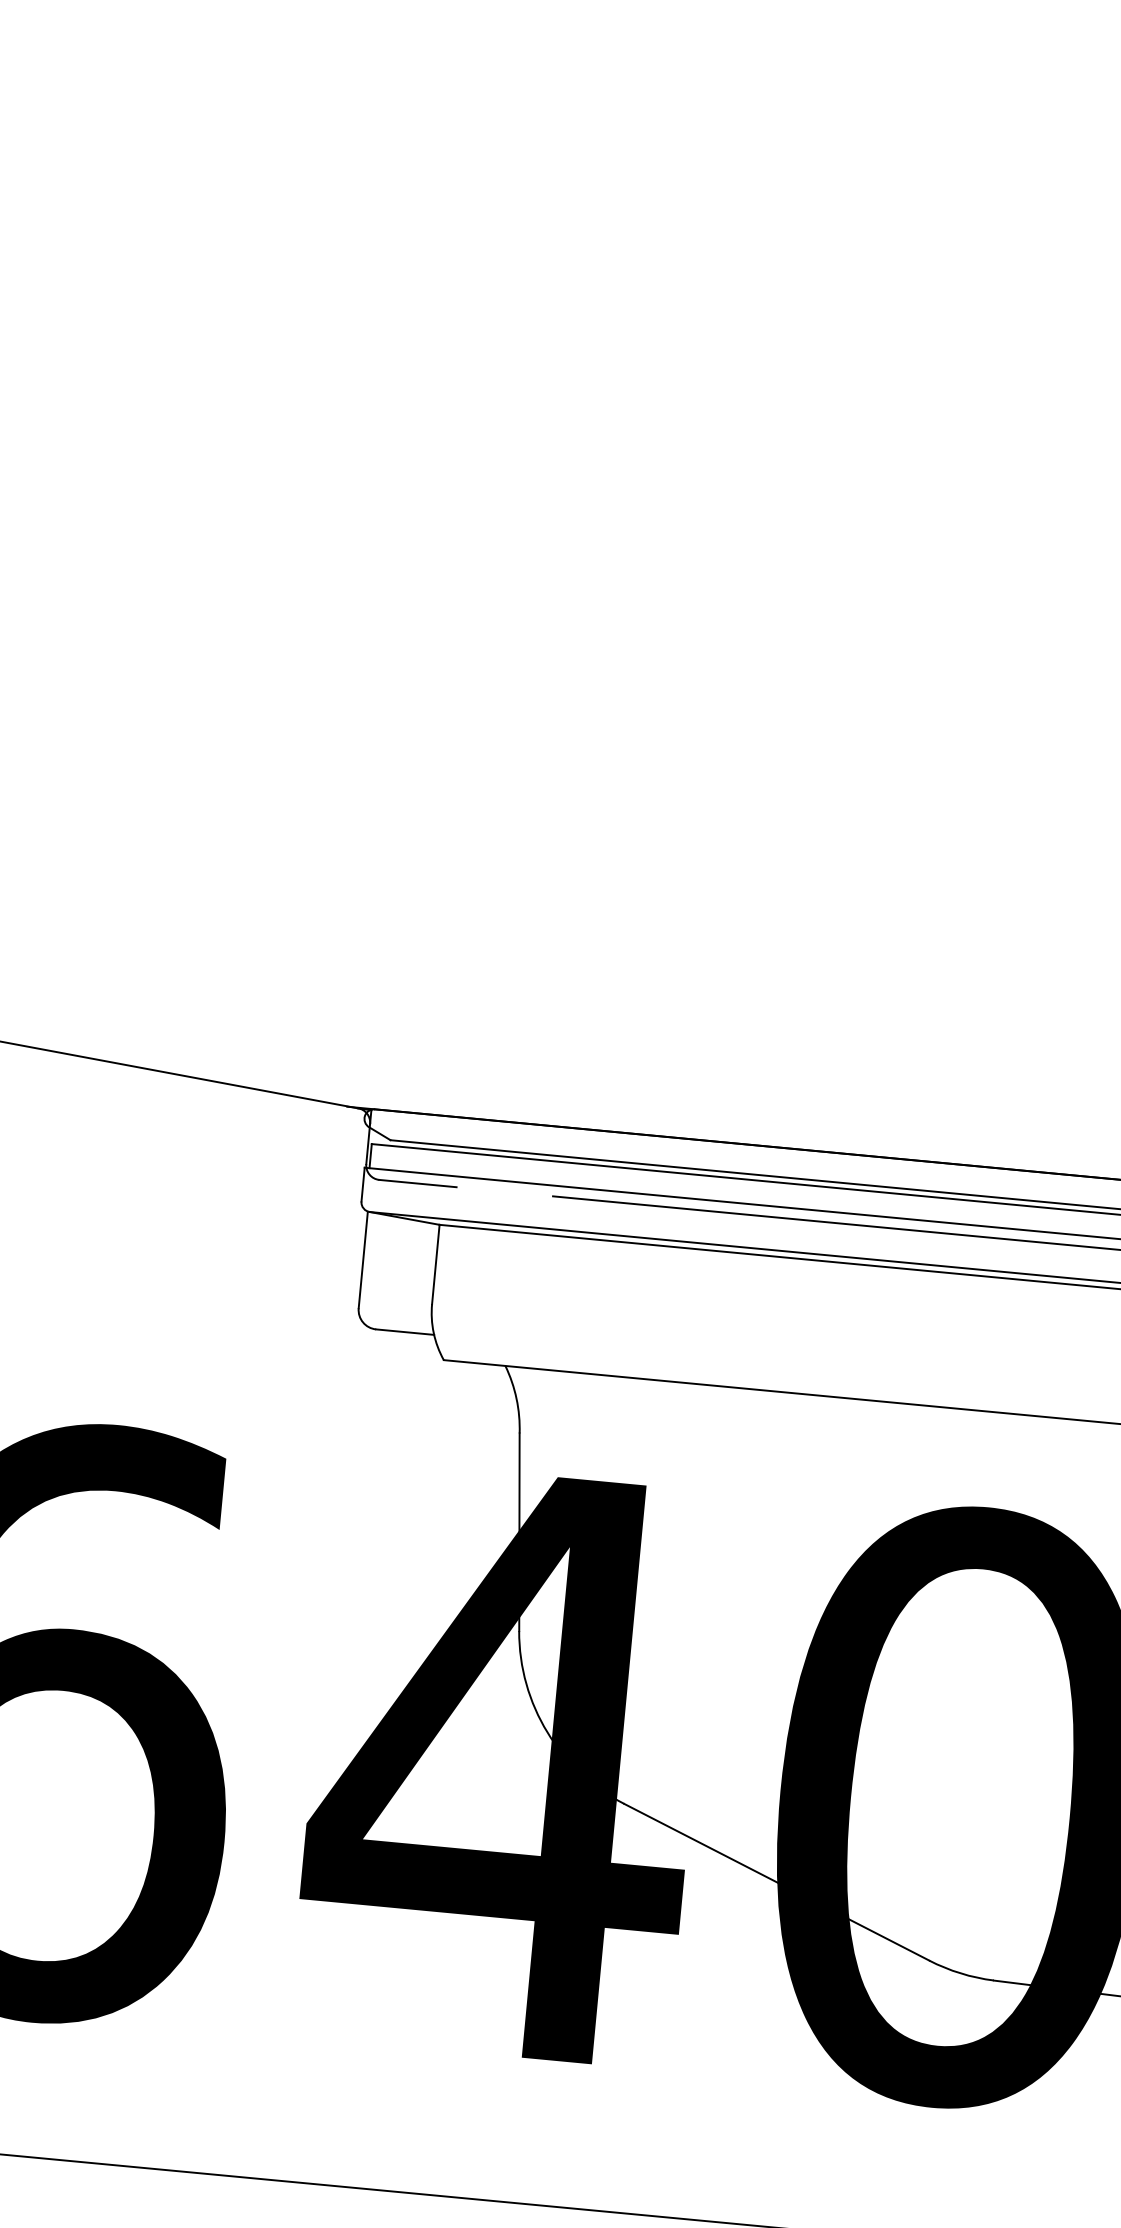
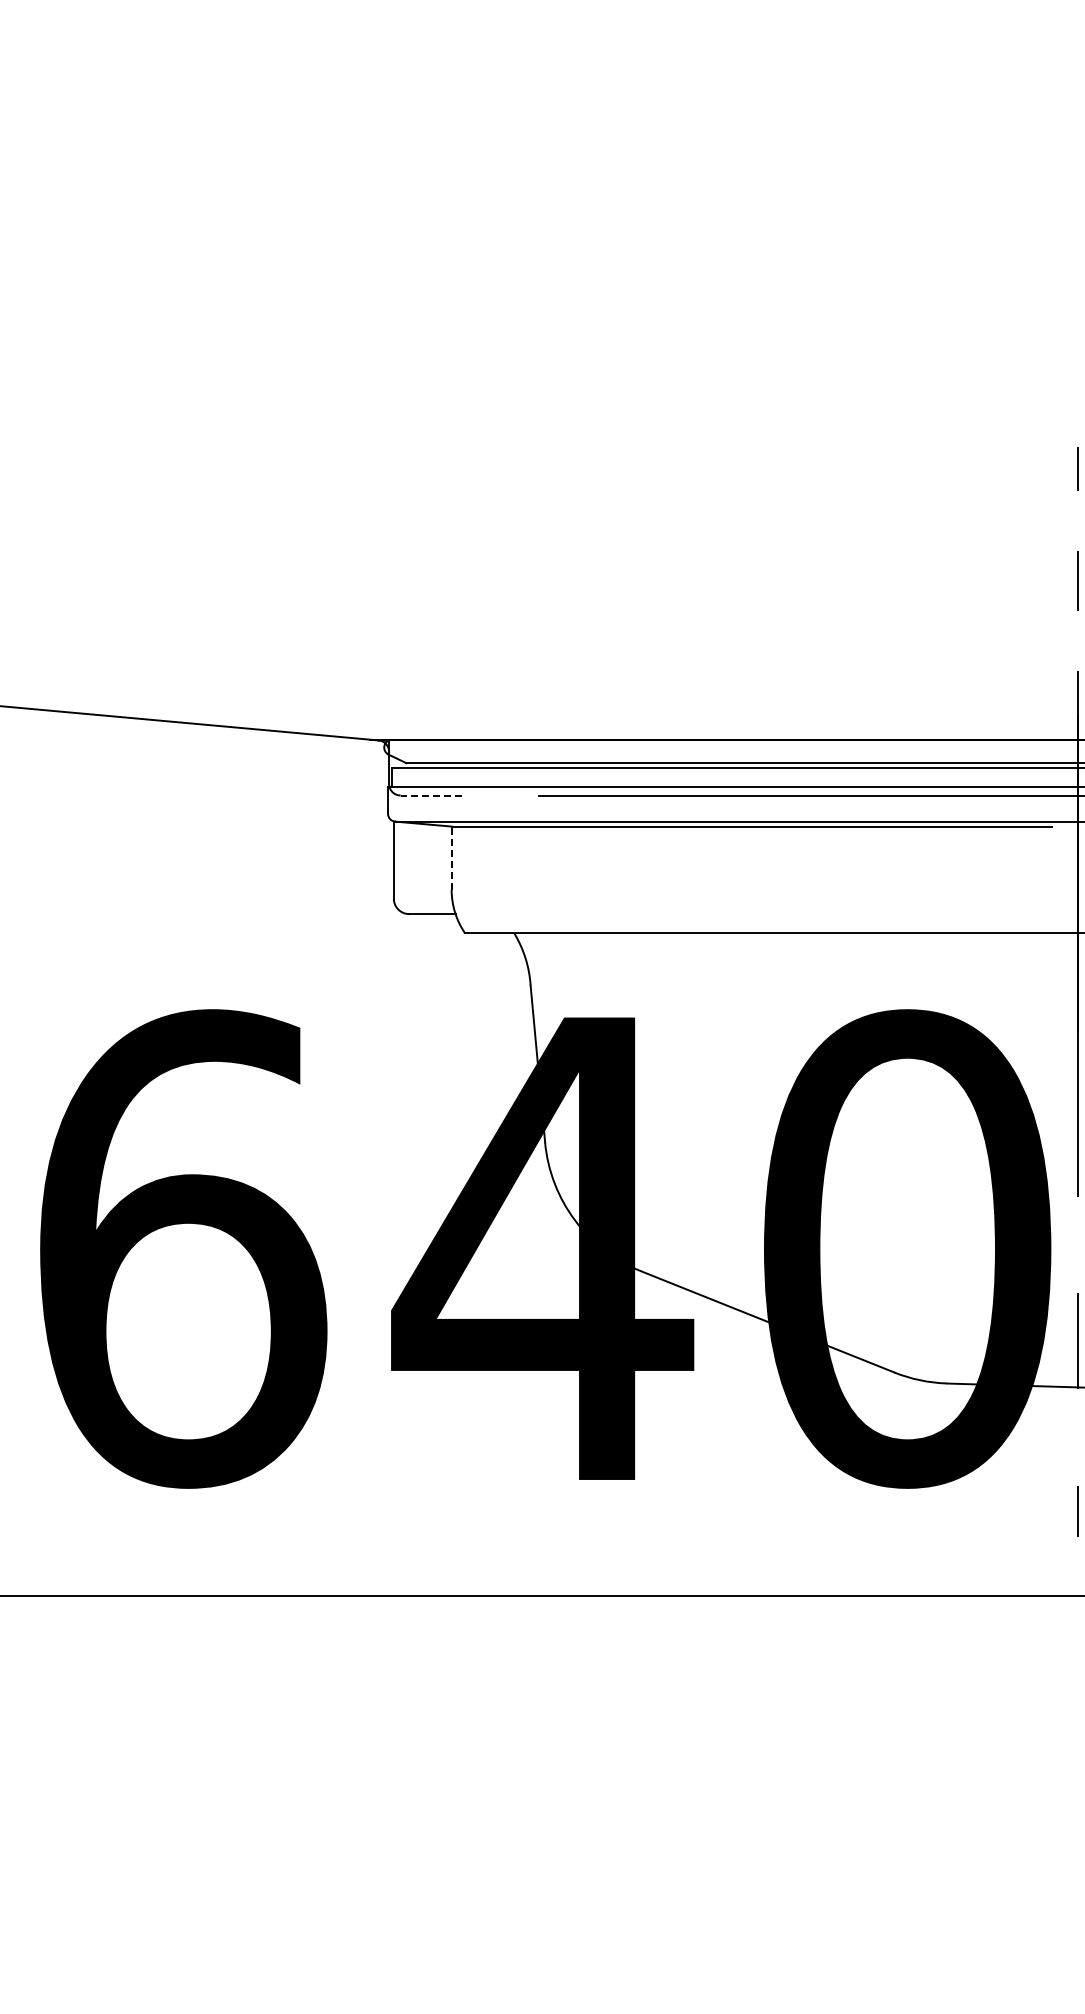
line: (418, 1183) -> (431, 795), solid -> dashed
line: (435, 1264) -> (451, 858), solid -> dashed

